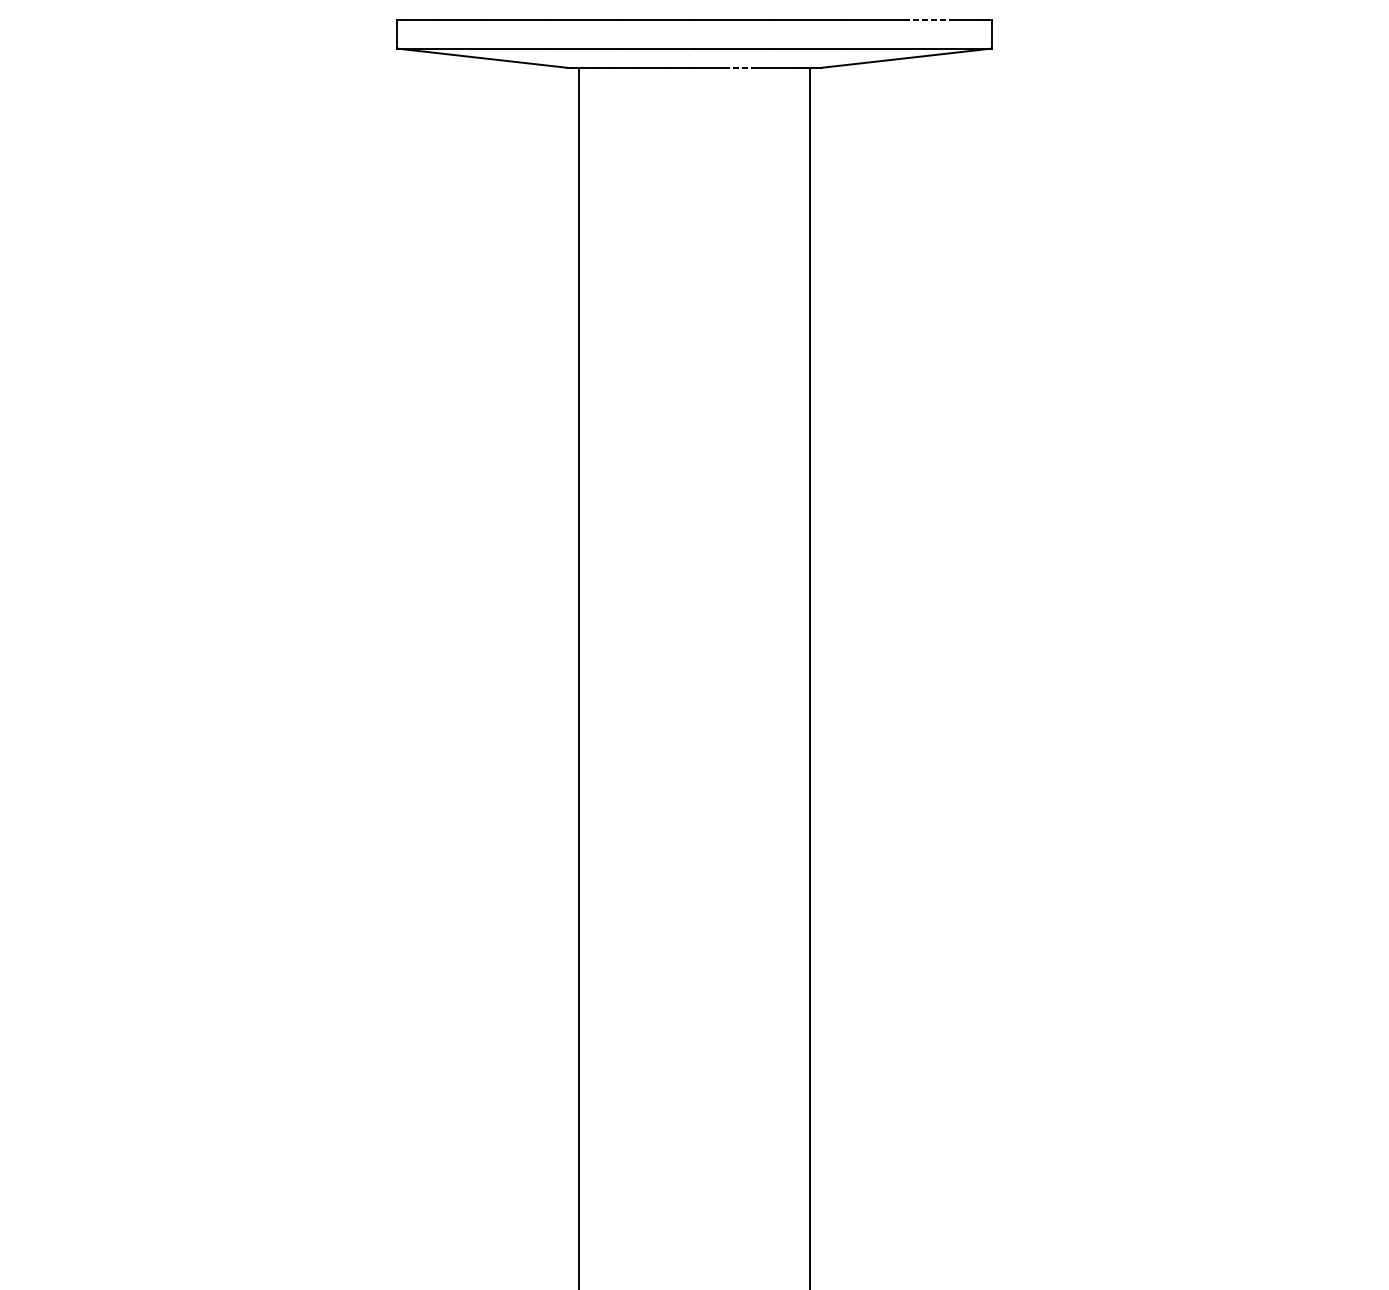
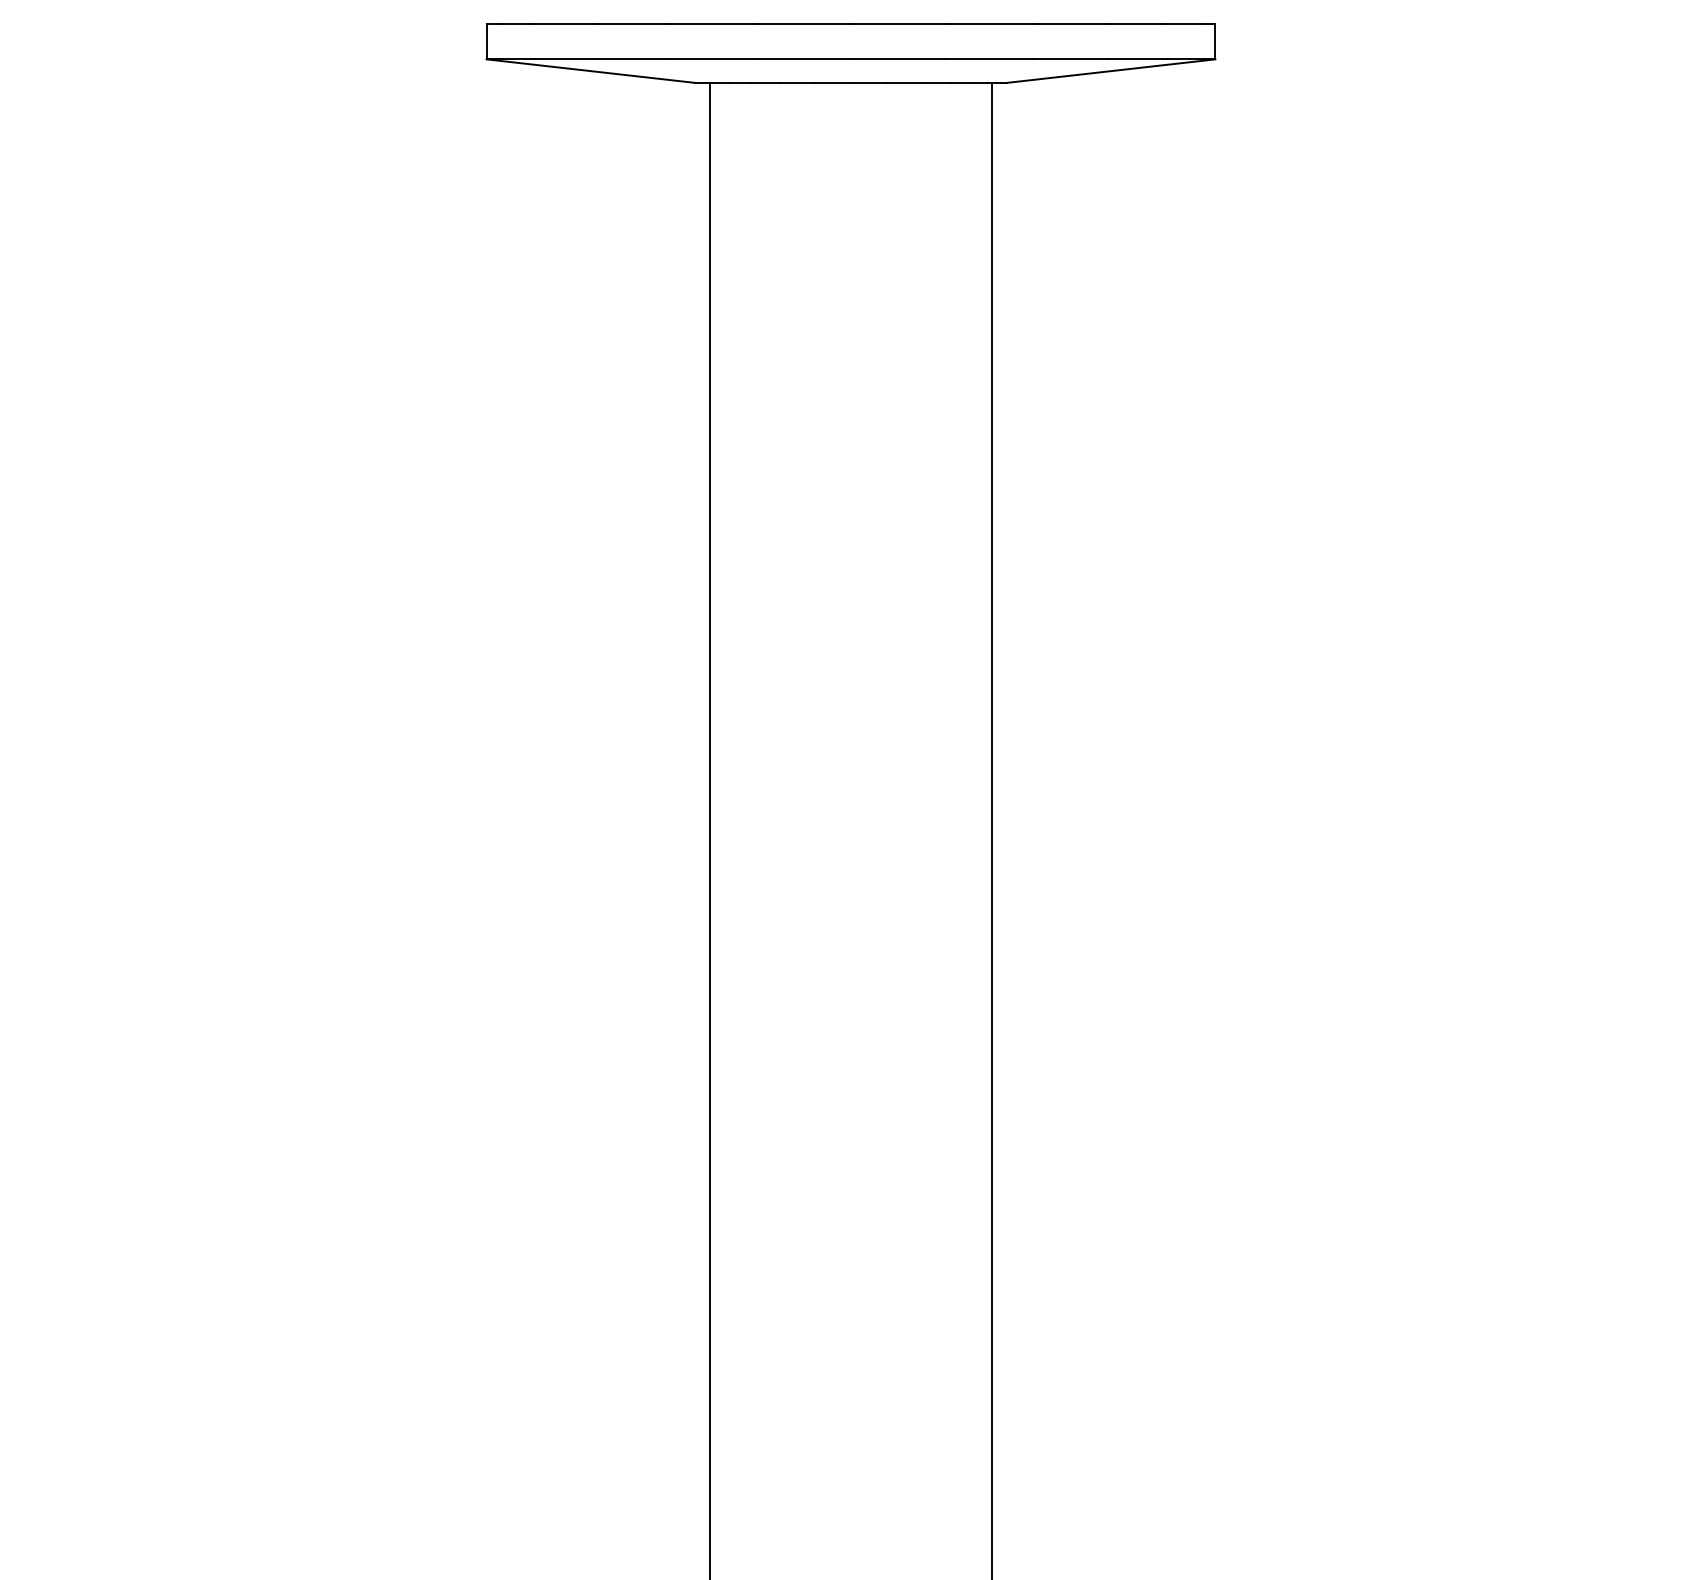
line: (928, 20) -> (1137, 24), dashed -> solid
line: (738, 67) -> (904, 82), dashed -> solid

